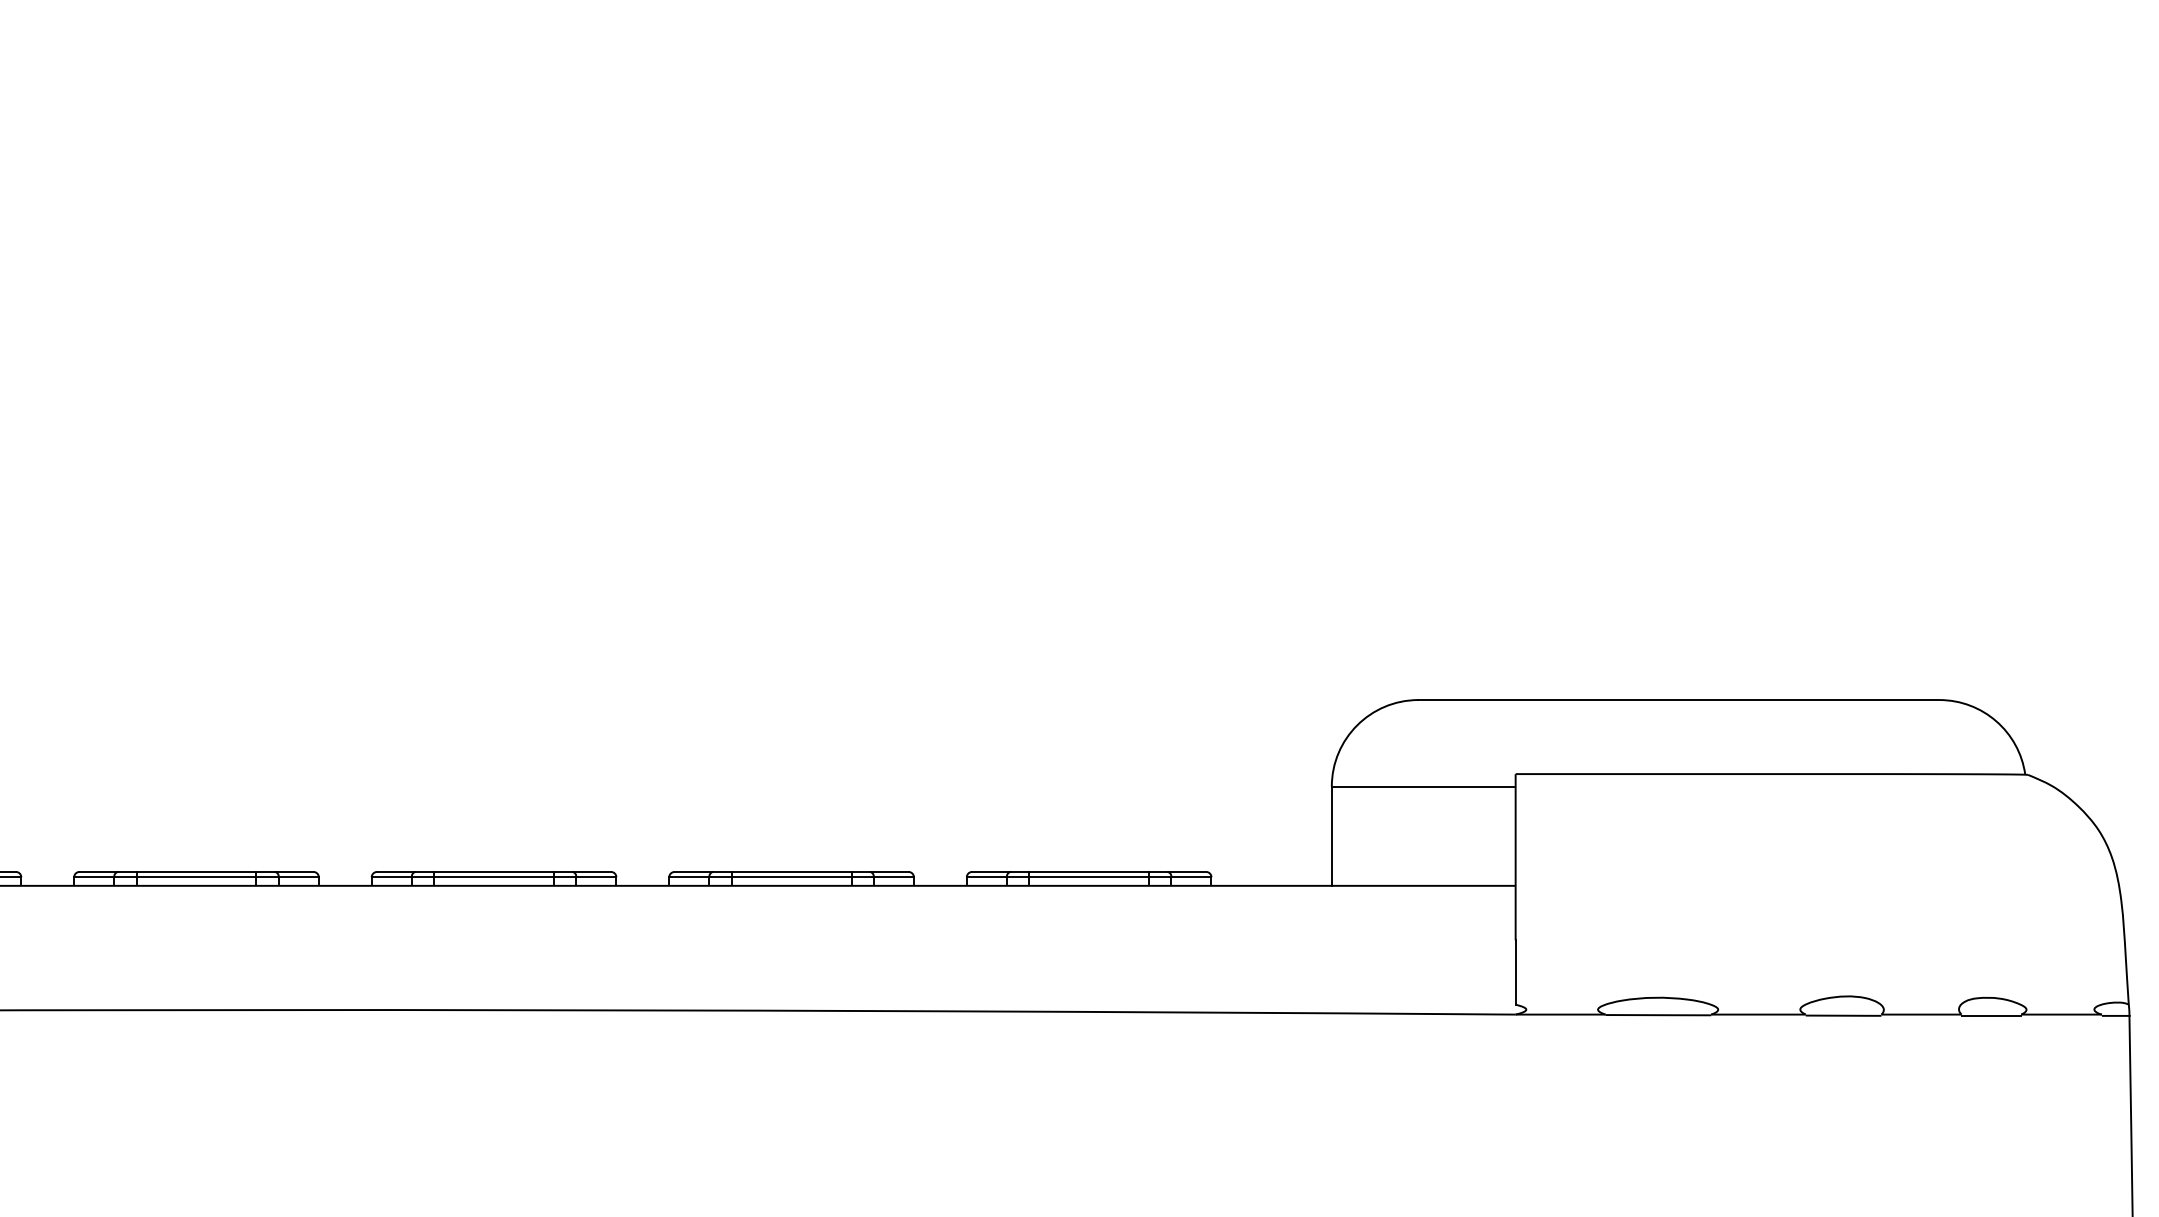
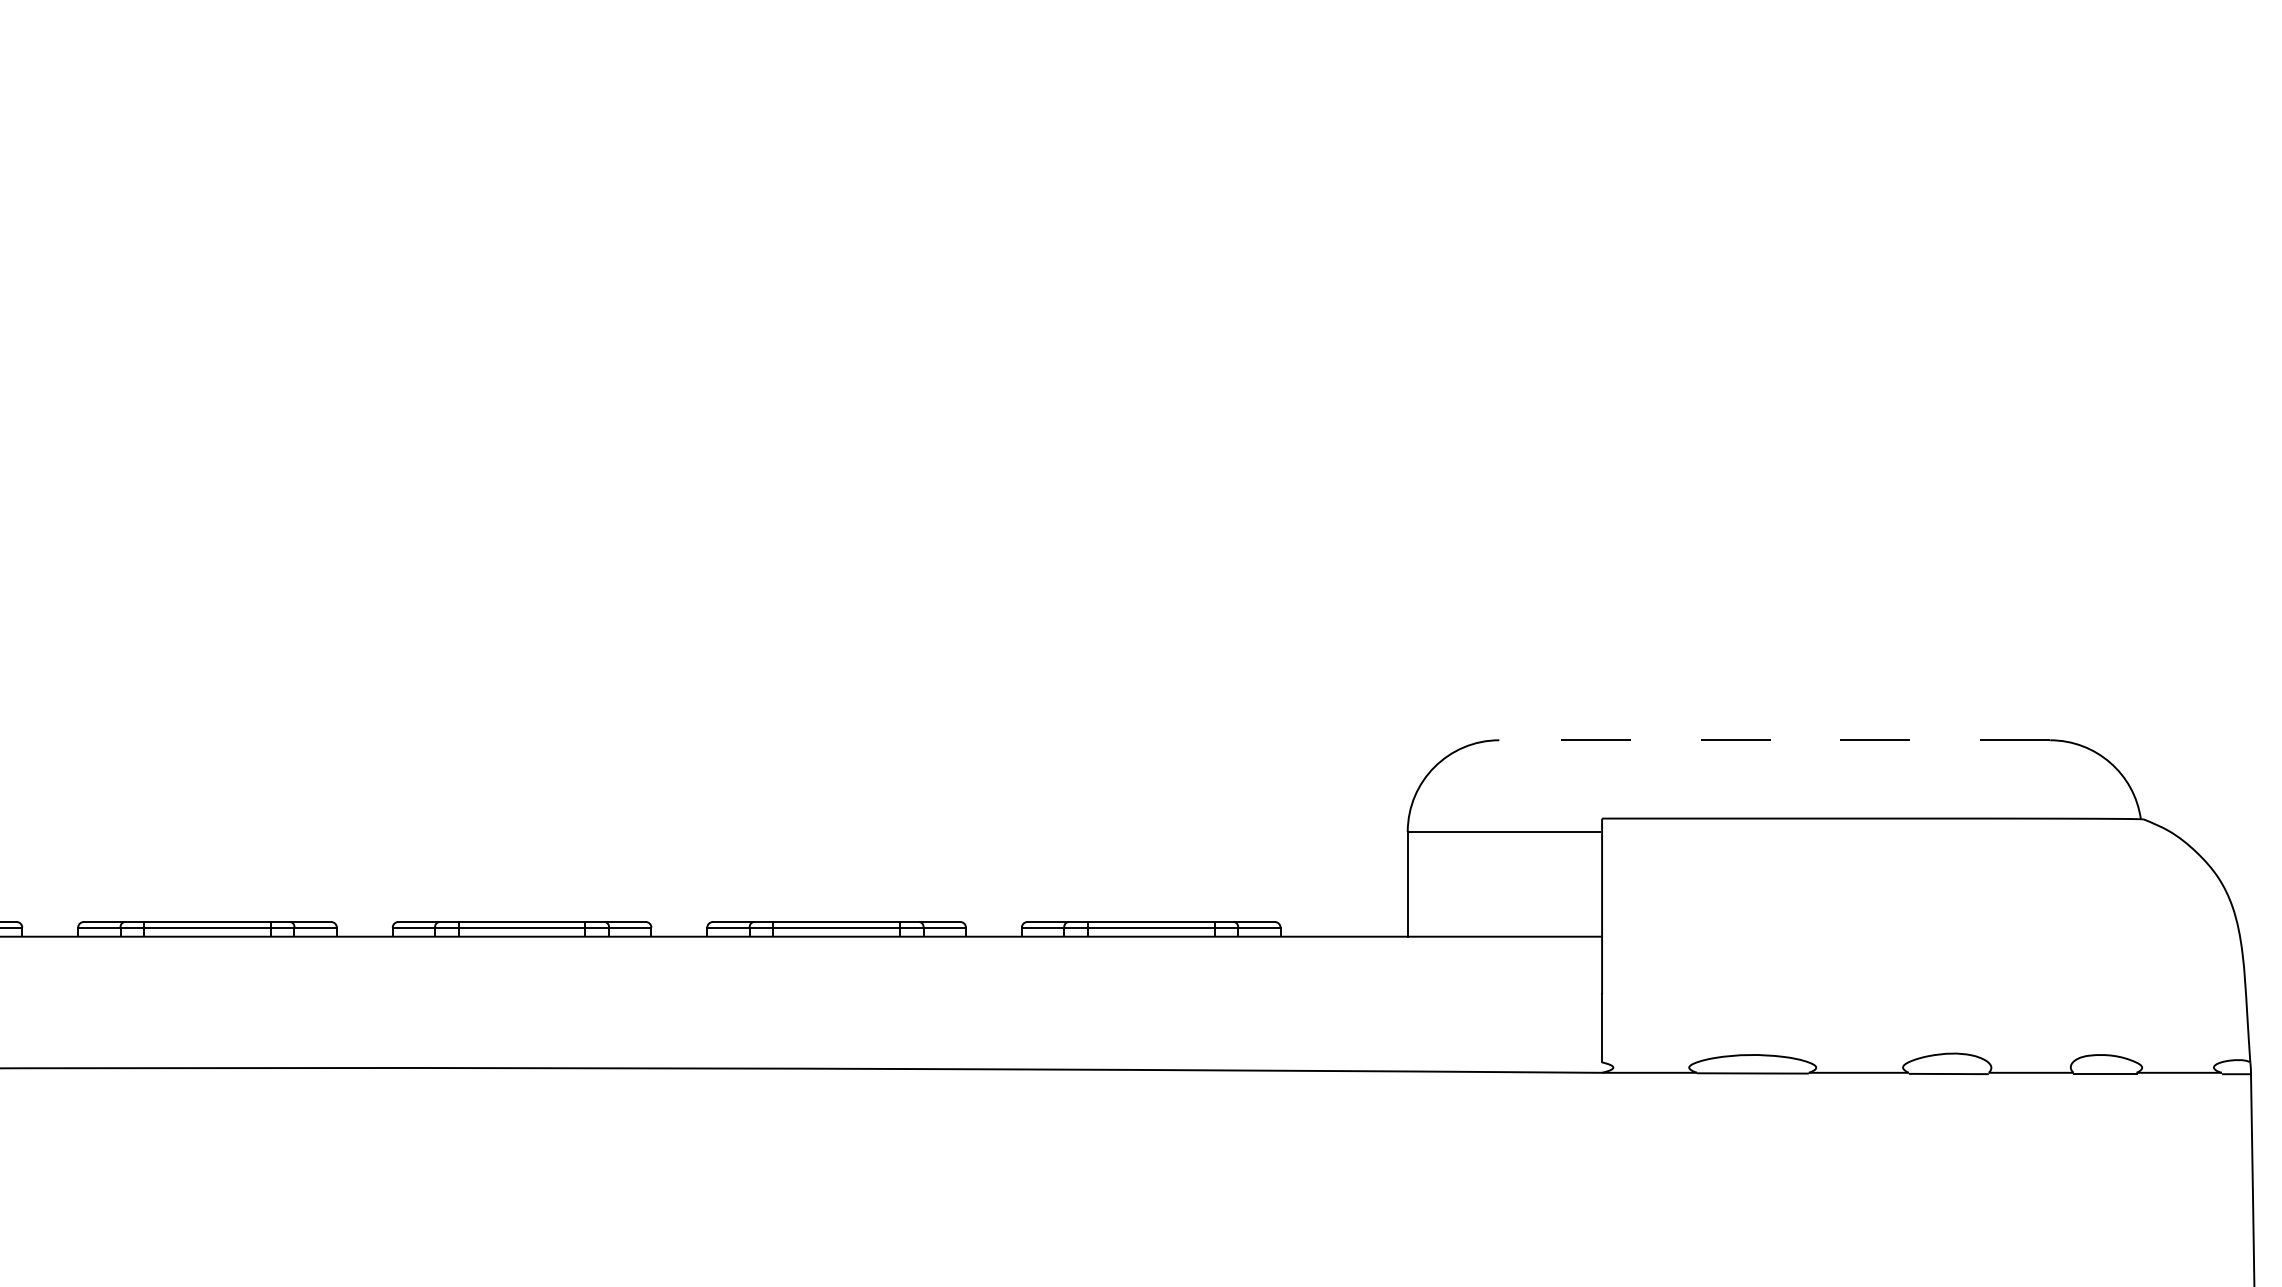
line: (1678, 700) -> (1774, 740), solid -> dashed

